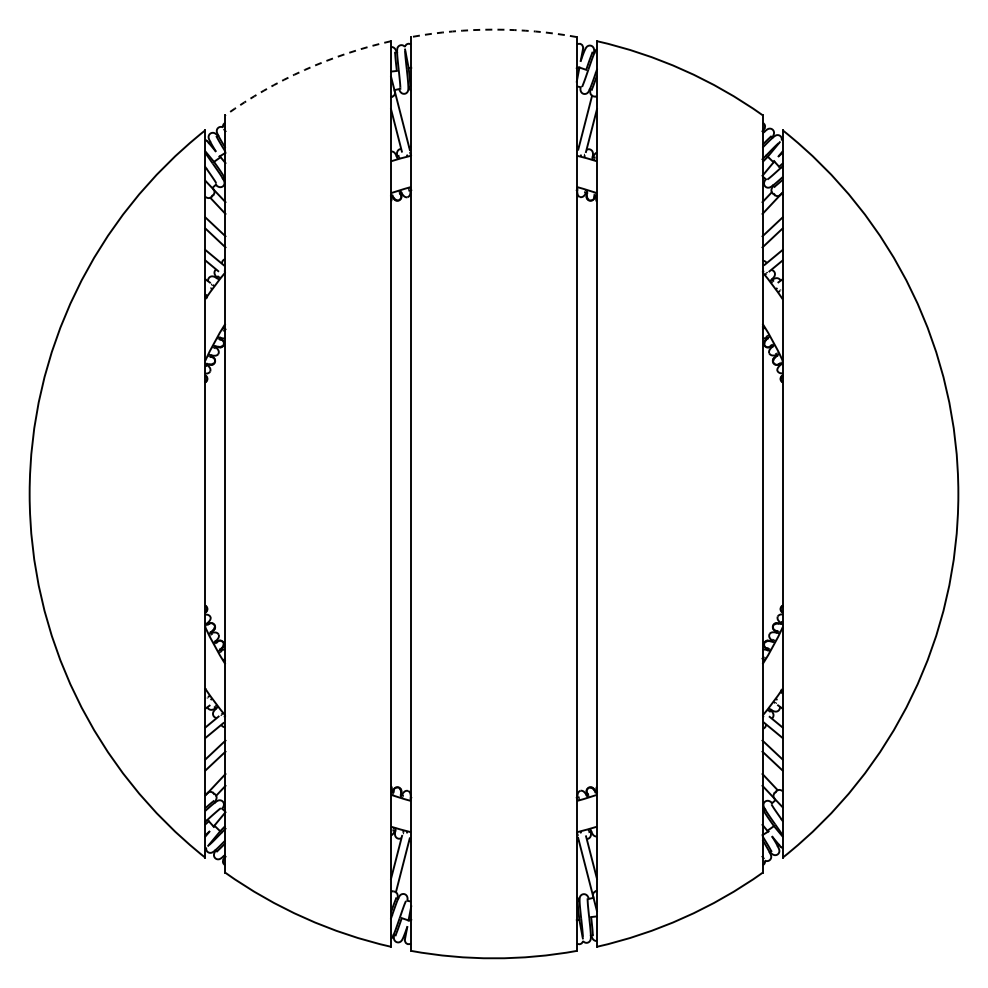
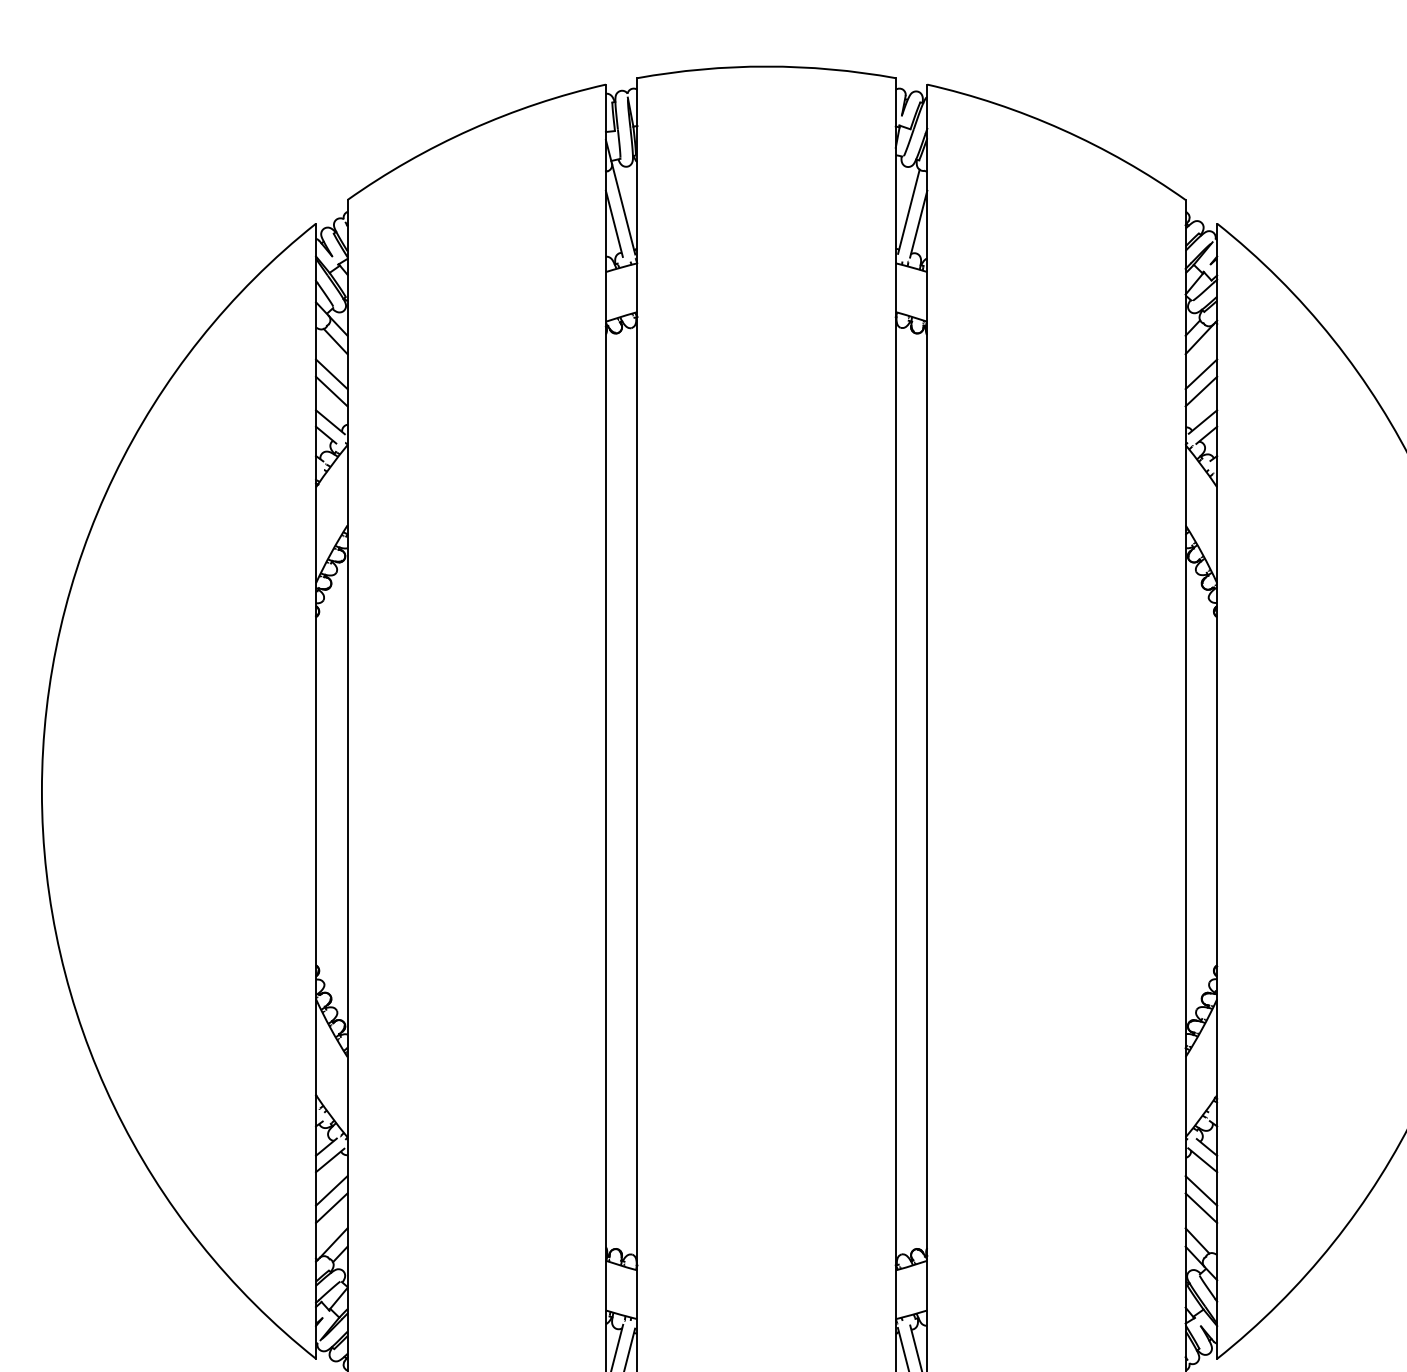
arc: (494, 29) -> (767, 66), dashed -> solid
arc: (304, 70) -> (470, 130), dashed -> solid

